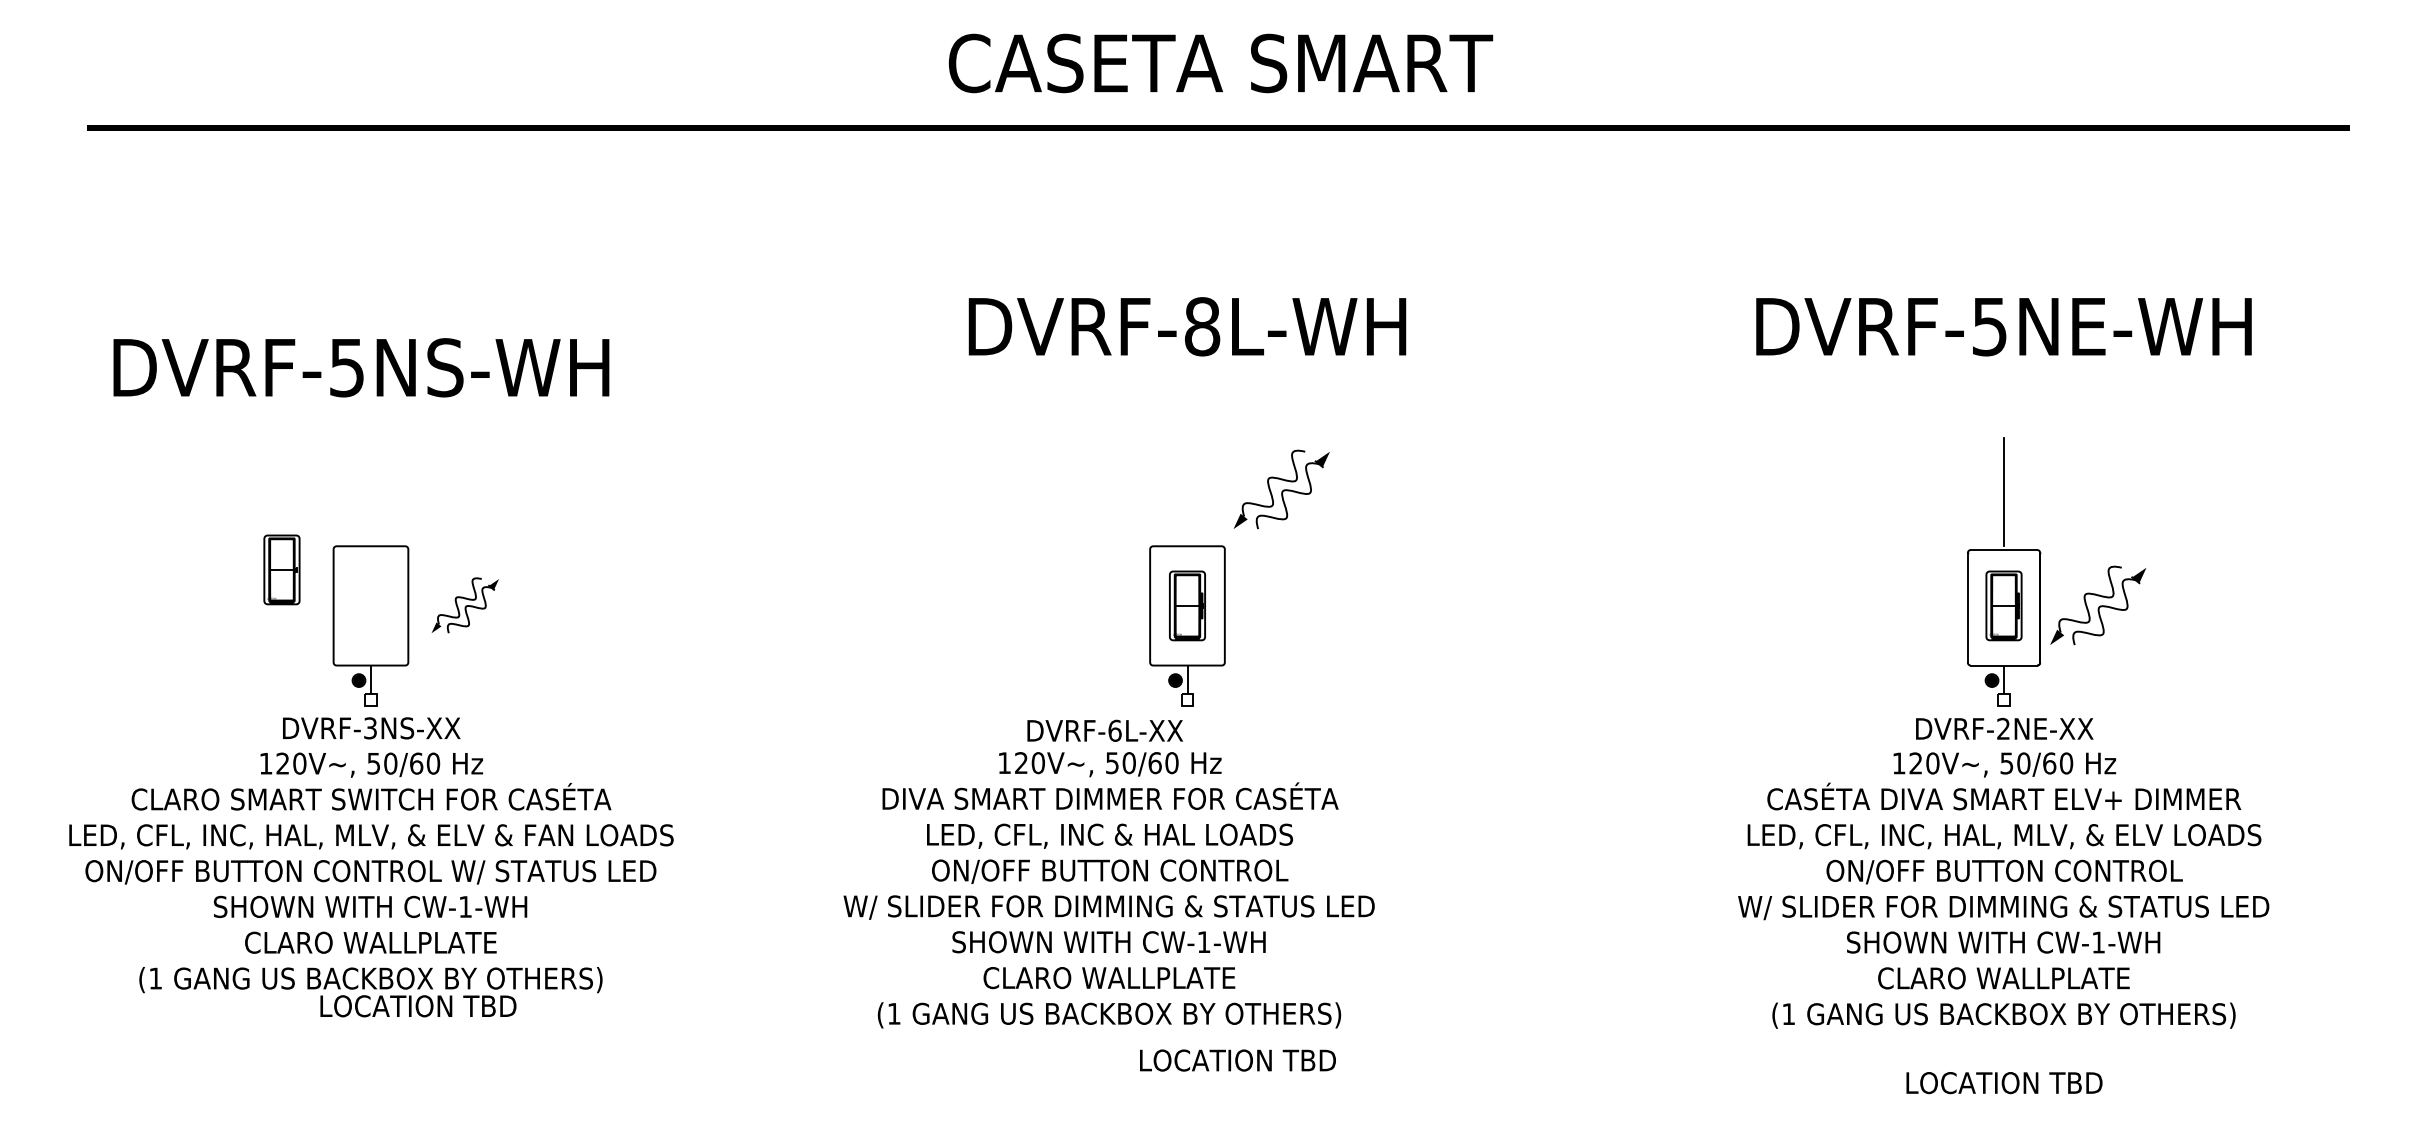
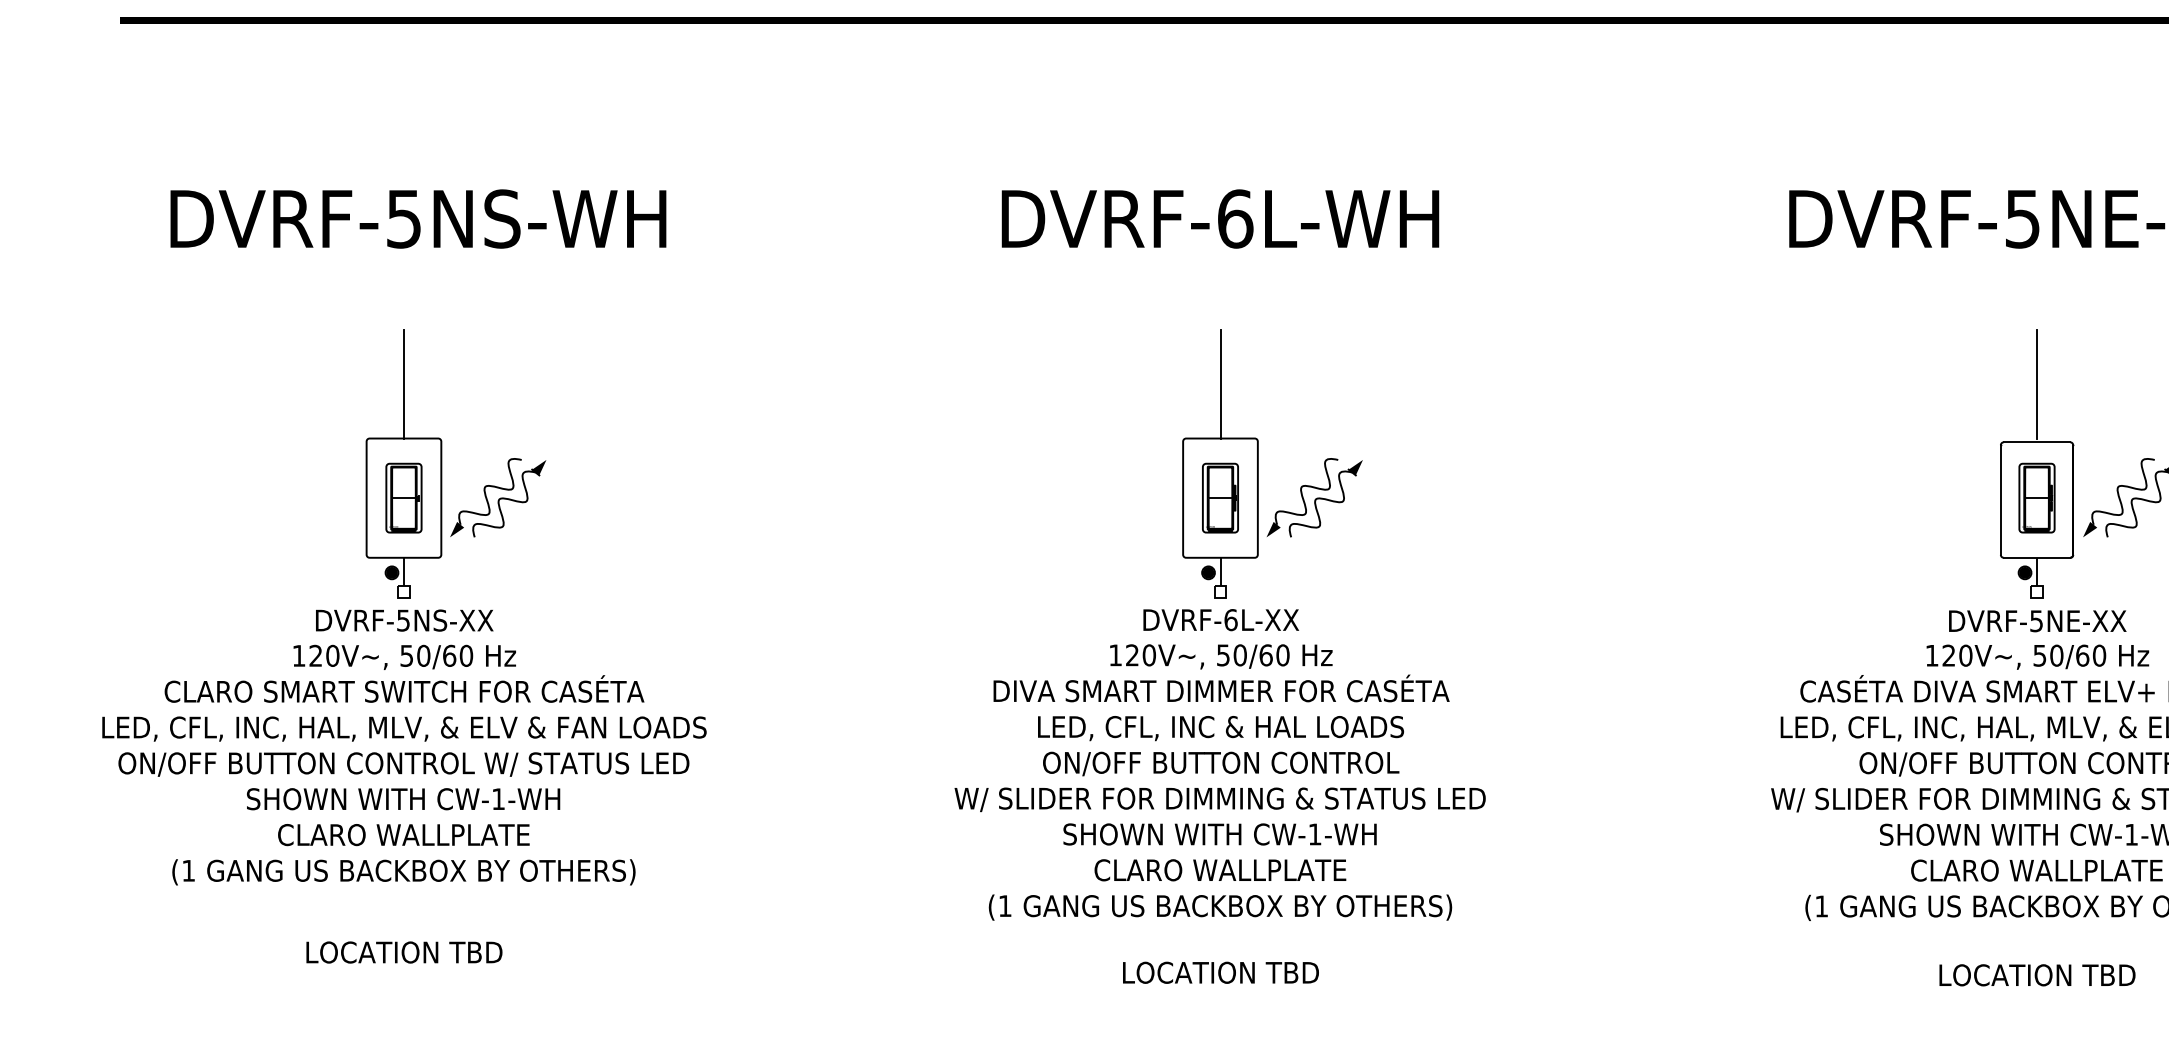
text: (1202, 326) -> (1235, 218), DVRF-8L-WH -> DVRF-6L-WH
text: (361, 367) -> (418, 218), moved
part: (1281, 489) -> (1314, 497), moved
line: (370, 492) -> (403, 384), added
line: (1187, 492) -> (1220, 384), added
part: (281, 569) -> (403, 497), moved
part: (465, 605) -> (498, 497), size x1.43
text: (370, 727) -> (403, 619), DVRF-3NS-XX -> DVRF-5NS-XX
text: (2003, 728) -> (2036, 620), DVRF-2NE-XX -> DVRF-5NE-XX
text: (1104, 730) -> (1220, 619), moved
text: (1108, 890) -> (1219, 782), moved
text: (418, 1006) -> (404, 952), moved
text: (1237, 1060) -> (1220, 972), moved

